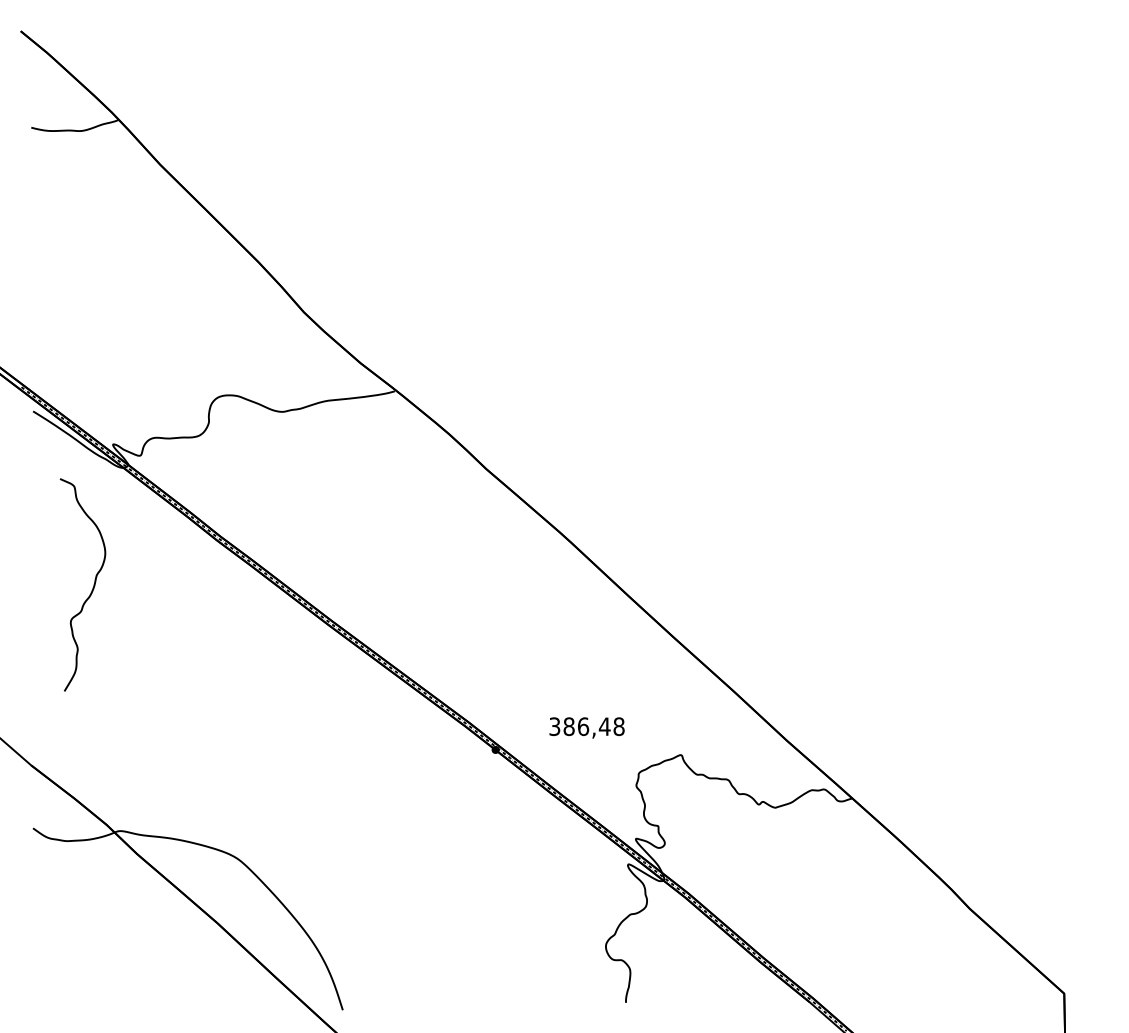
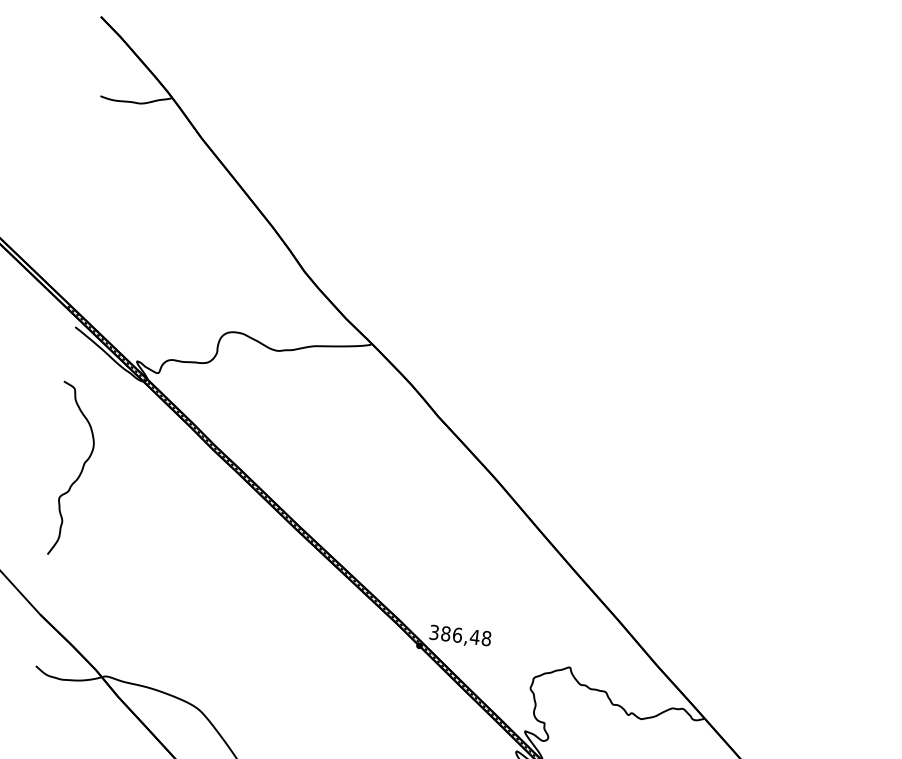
curve: (92, 587) -> (80, 472), moved
text: (586, 727) -> (460, 636), moved

